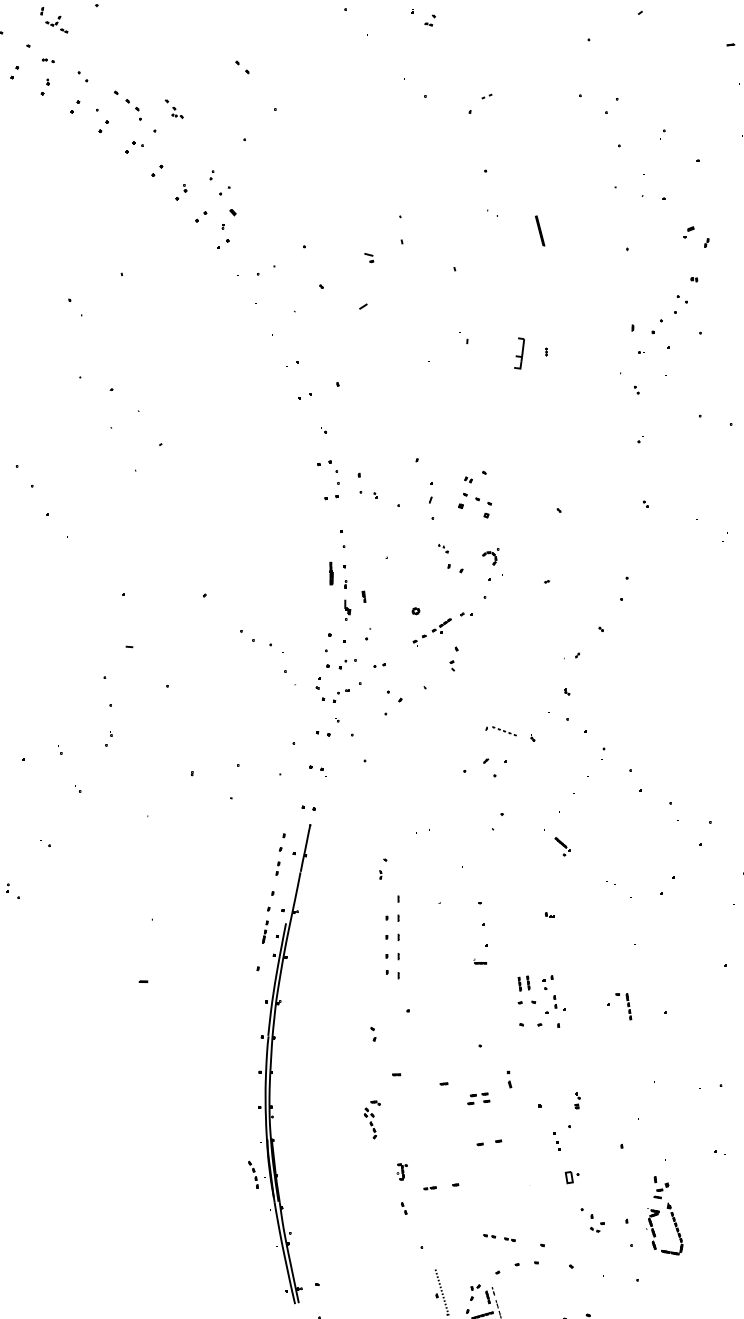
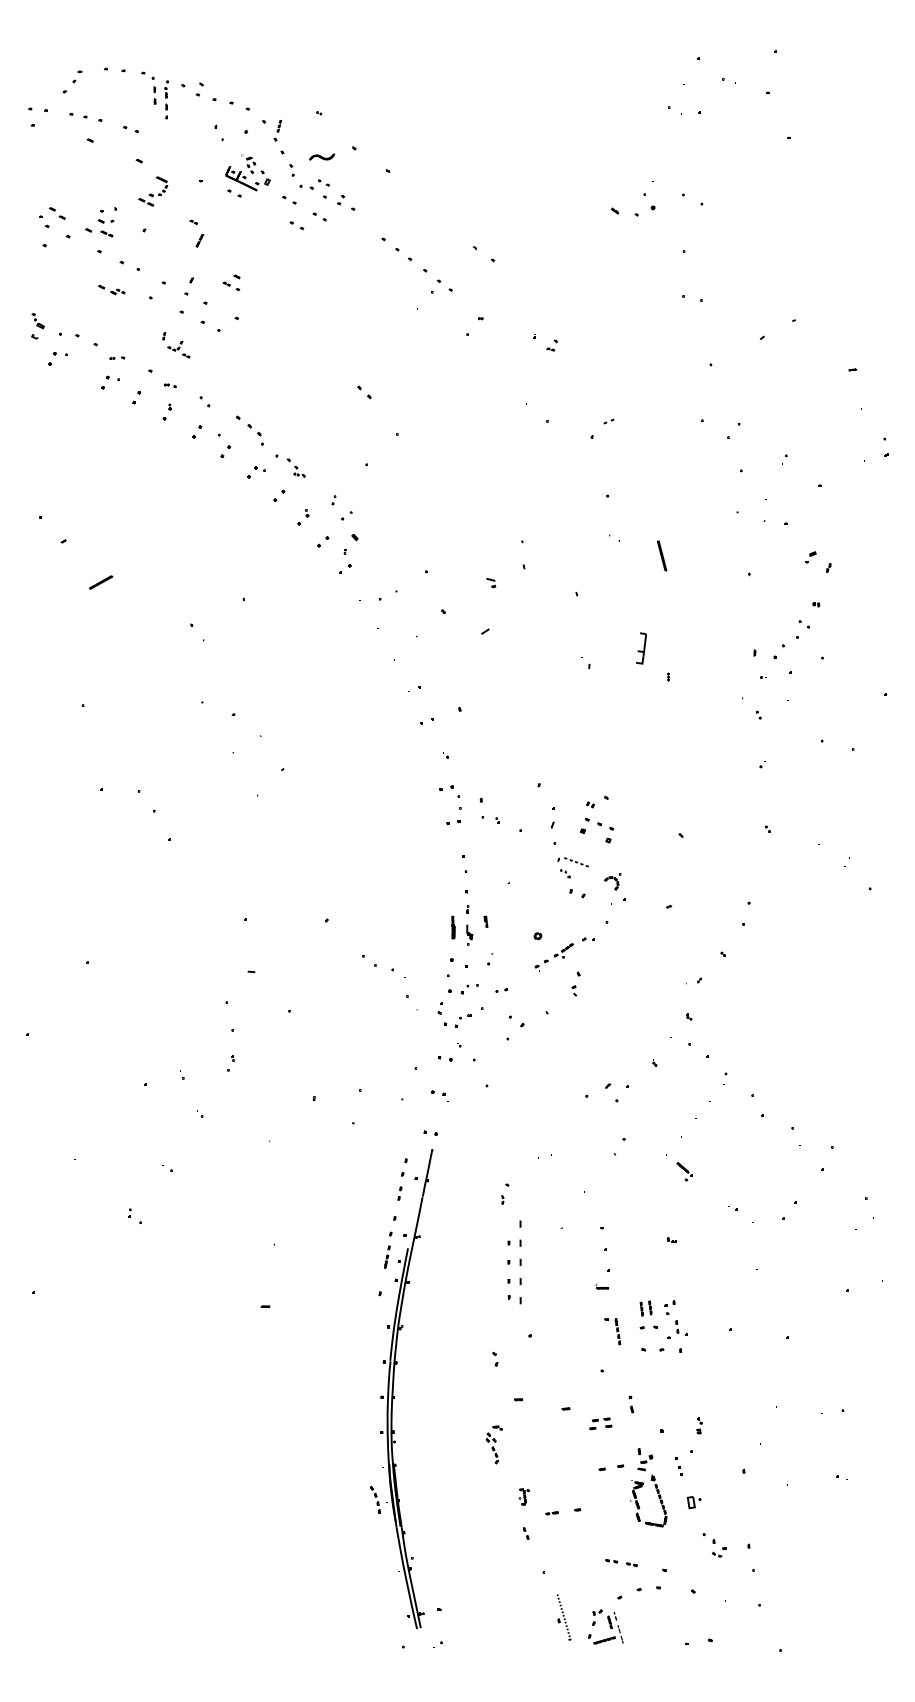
part: (173, 108) -> (295, 467), moved
part: (519, 353) -> (641, 648), moved
line: (331, 573) -> (453, 927), moved
part: (500, 731) -> (572, 862), moved
part: (623, 1006) -> (612, 1331), moved
part: (664, 1215) -> (648, 1487), moved

